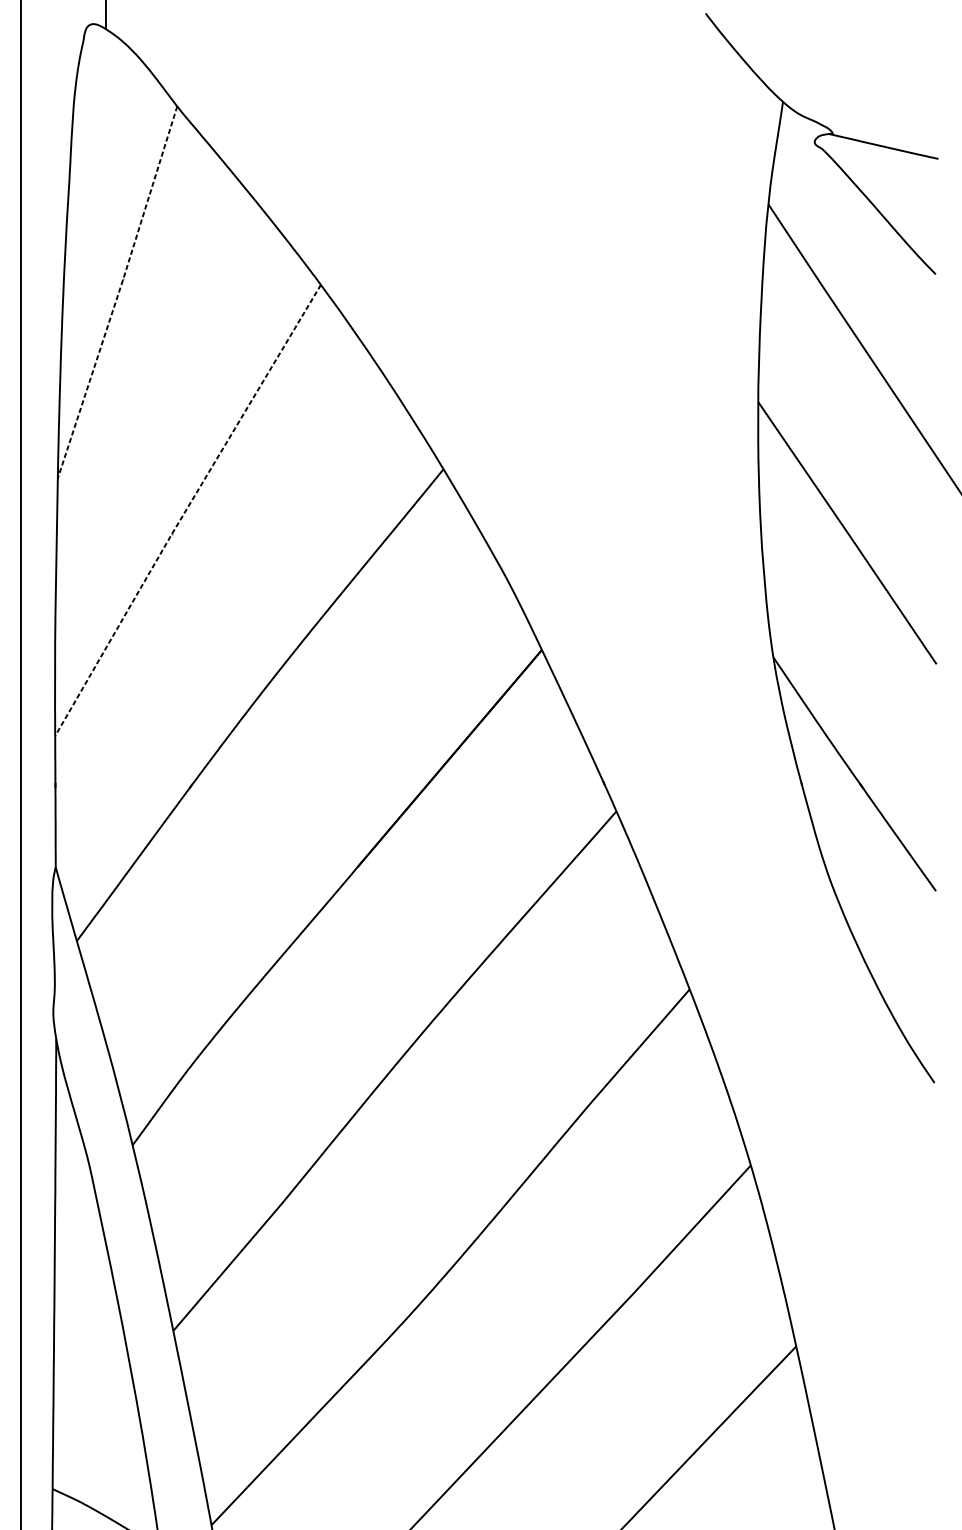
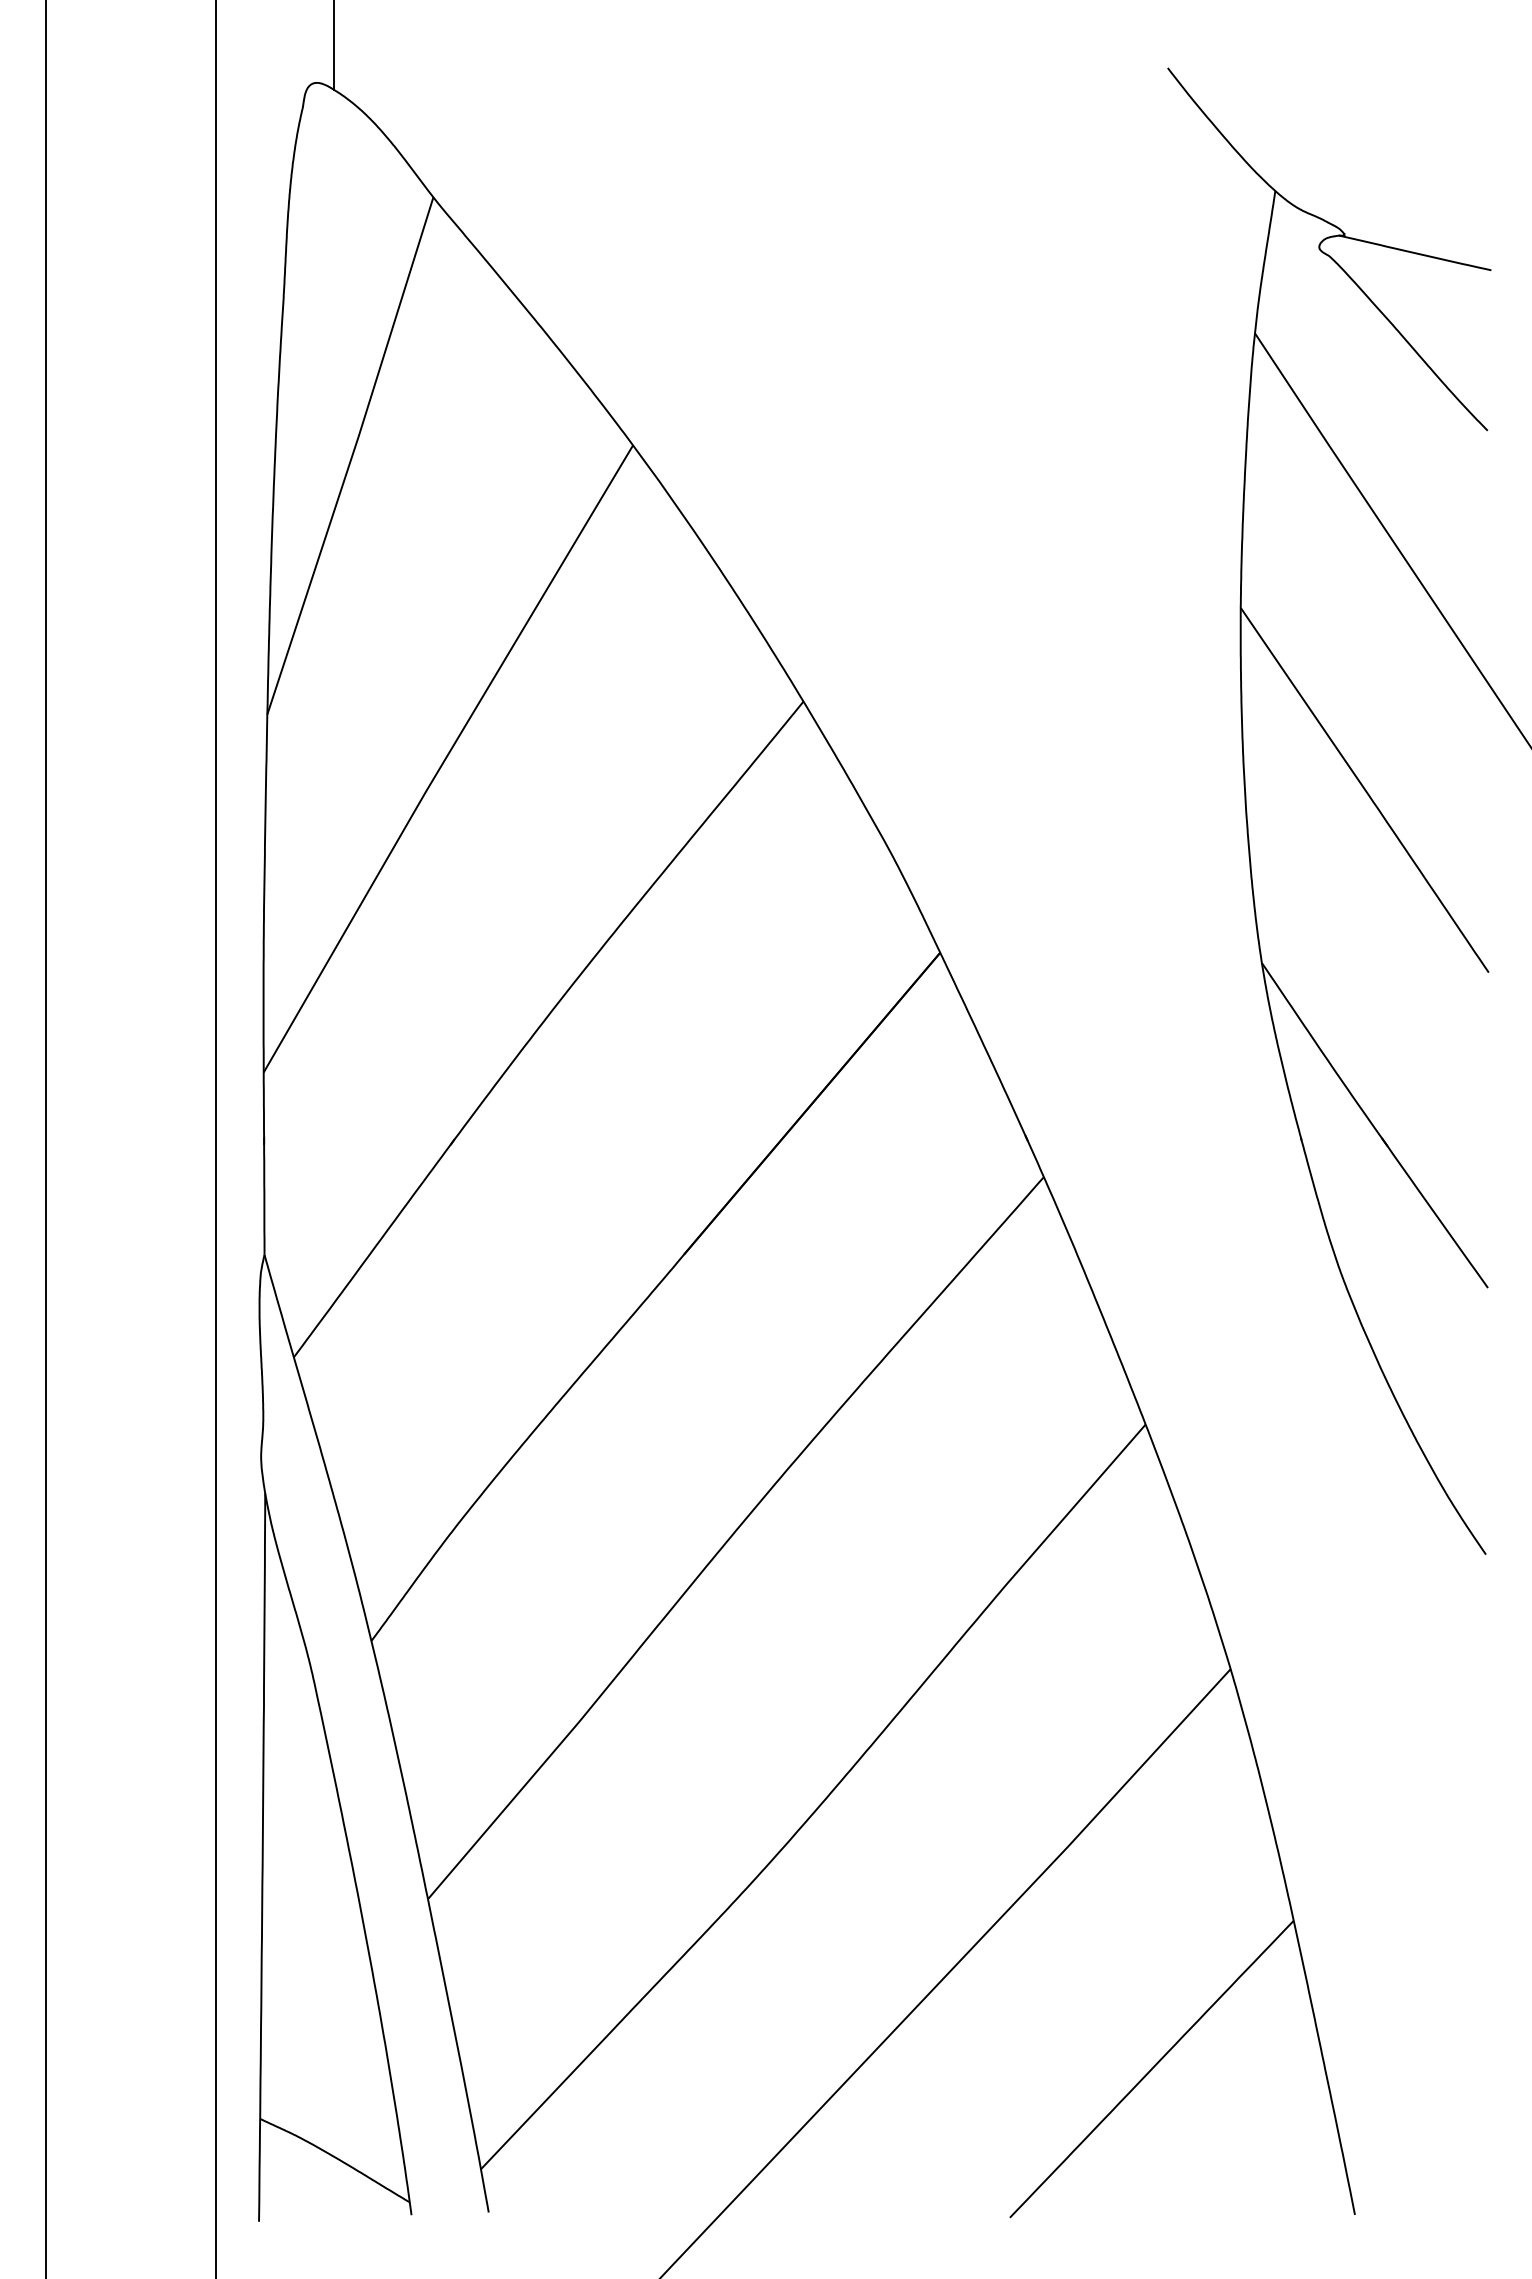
line: (119, 292) -> (352, 455), dashed -> solid
line: (185, 510) -> (445, 758), dashed -> solid

